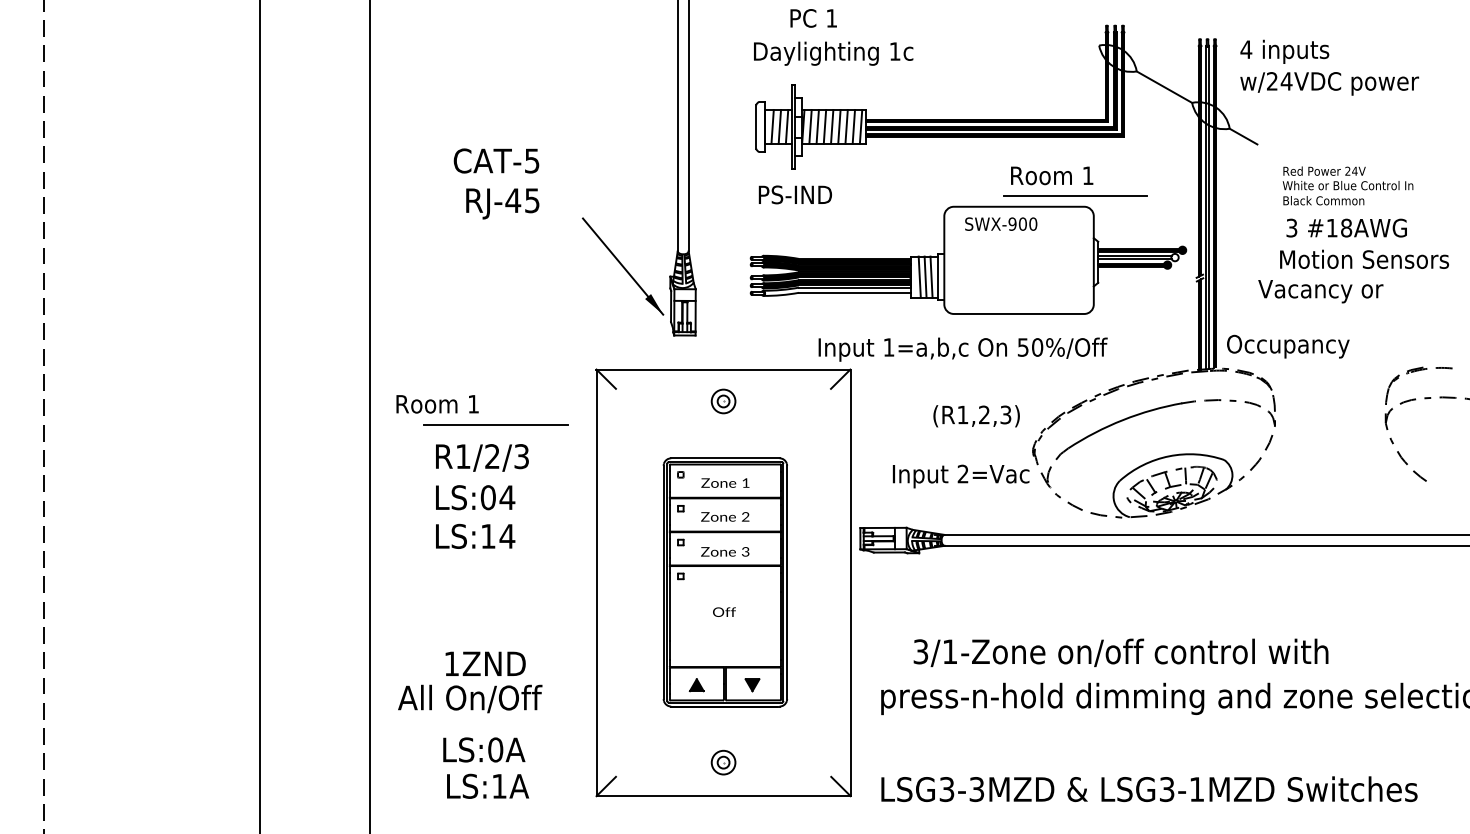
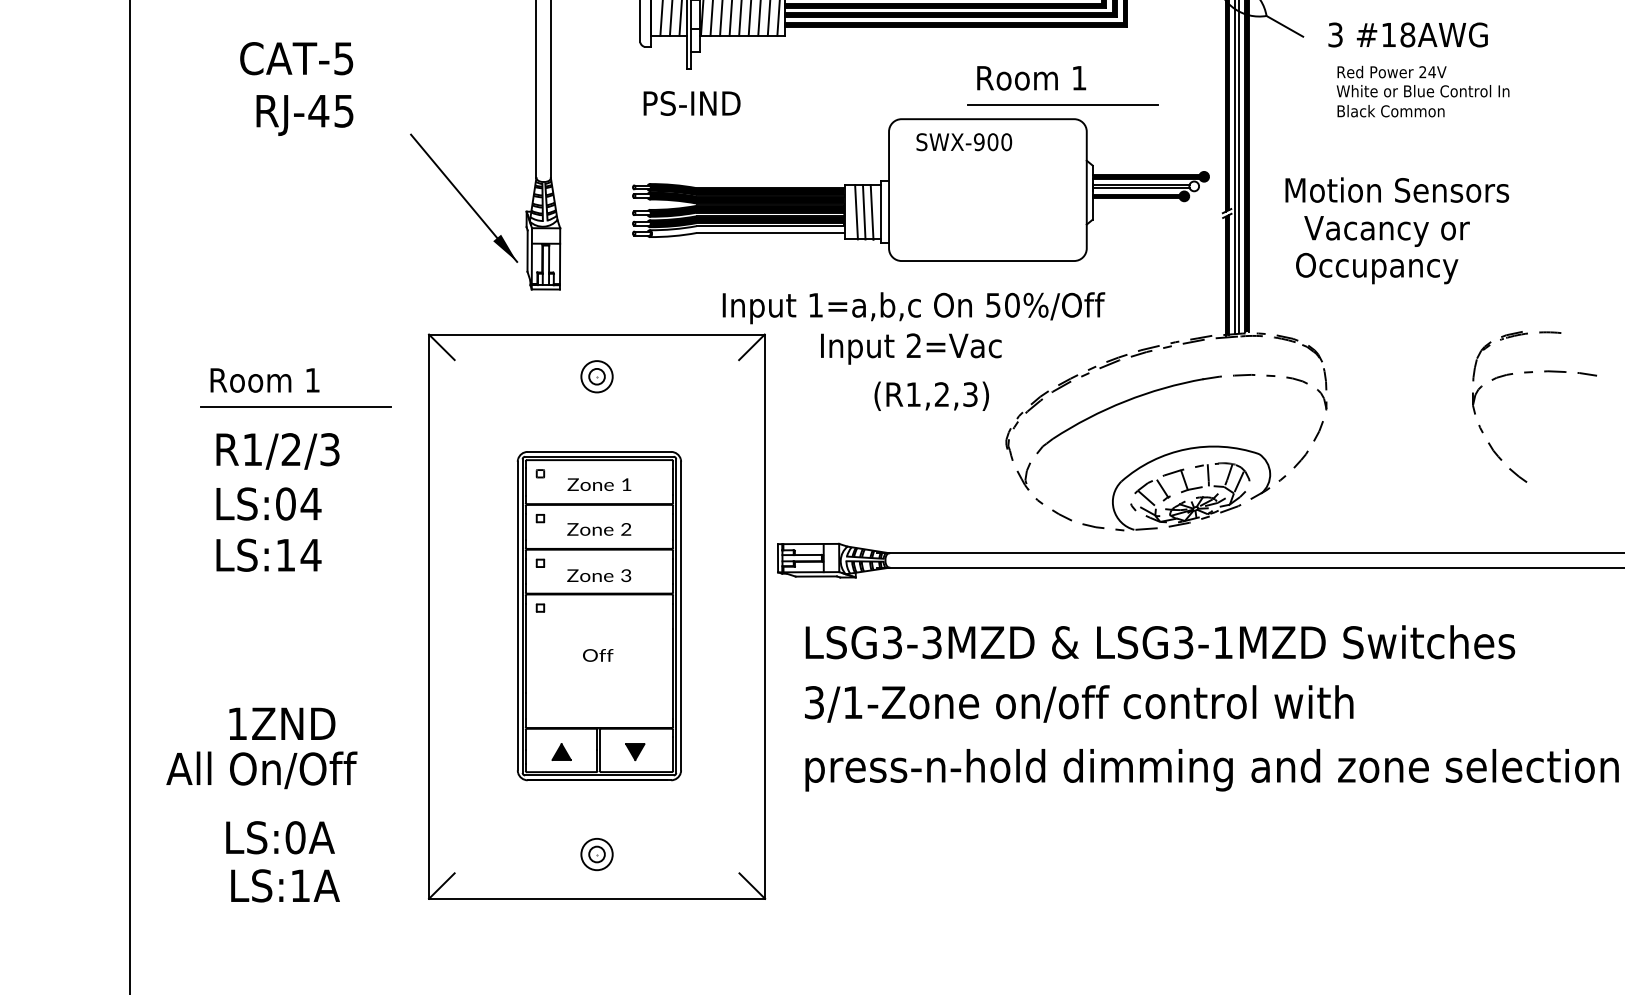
text: (1346, 227) -> (1407, 34), moved
text: (1364, 258) -> (1397, 188), moved
text: (1288, 346) -> (1377, 268), moved
text: (437, 404) -> (264, 380), moved
text: (960, 476) -> (910, 348), moved
text: (1120, 652) -> (1078, 703), moved
text: (1149, 789) -> (1160, 642), moved

